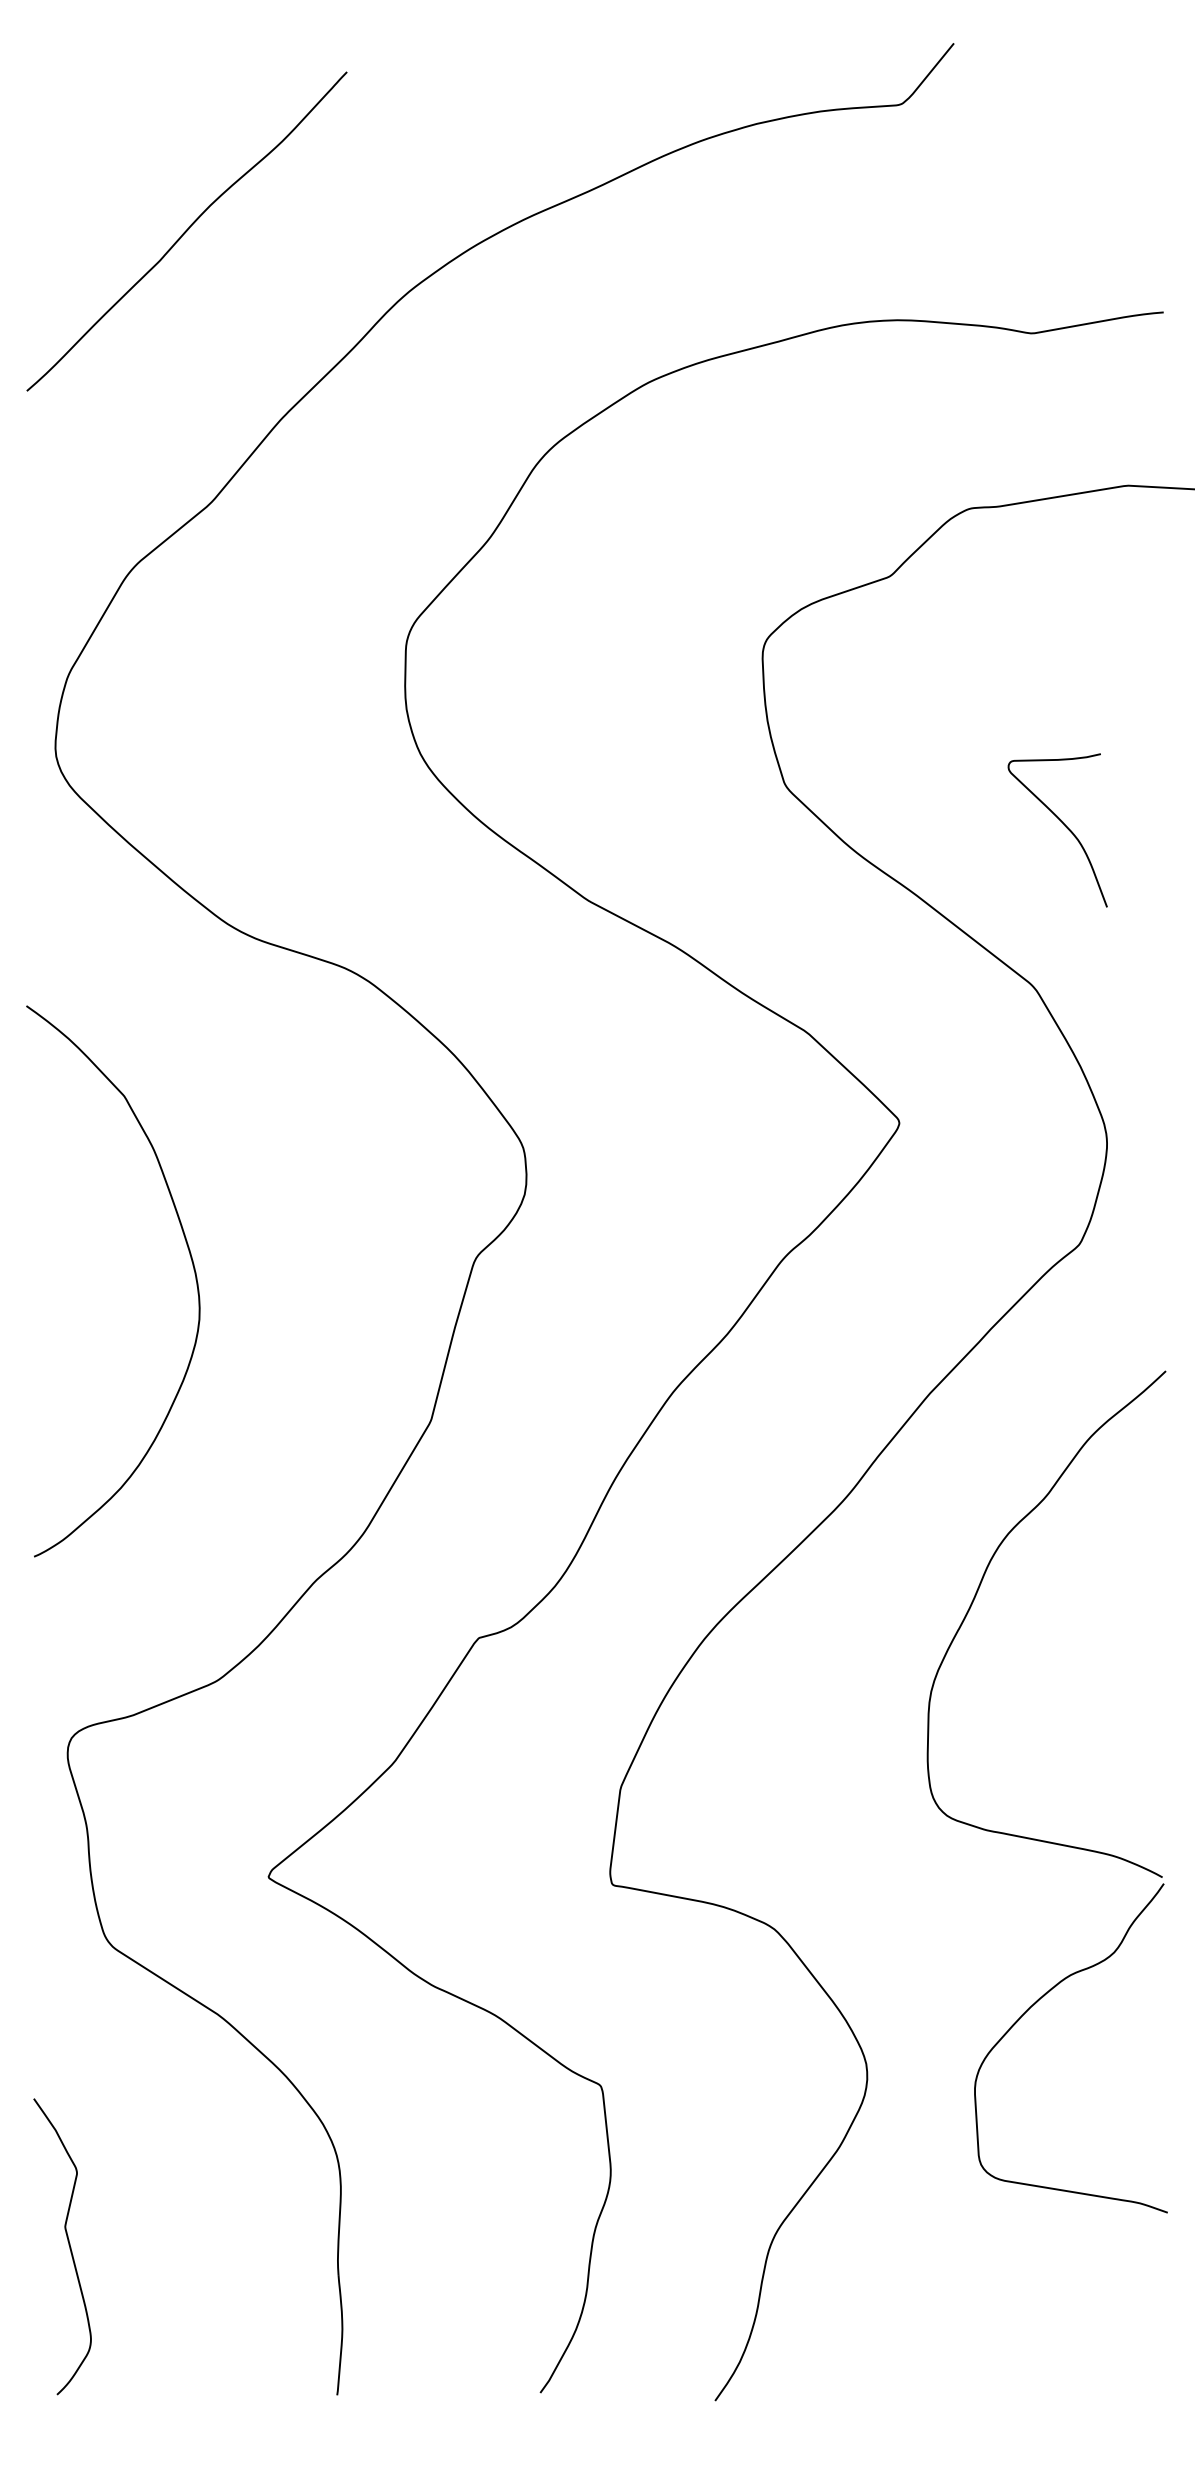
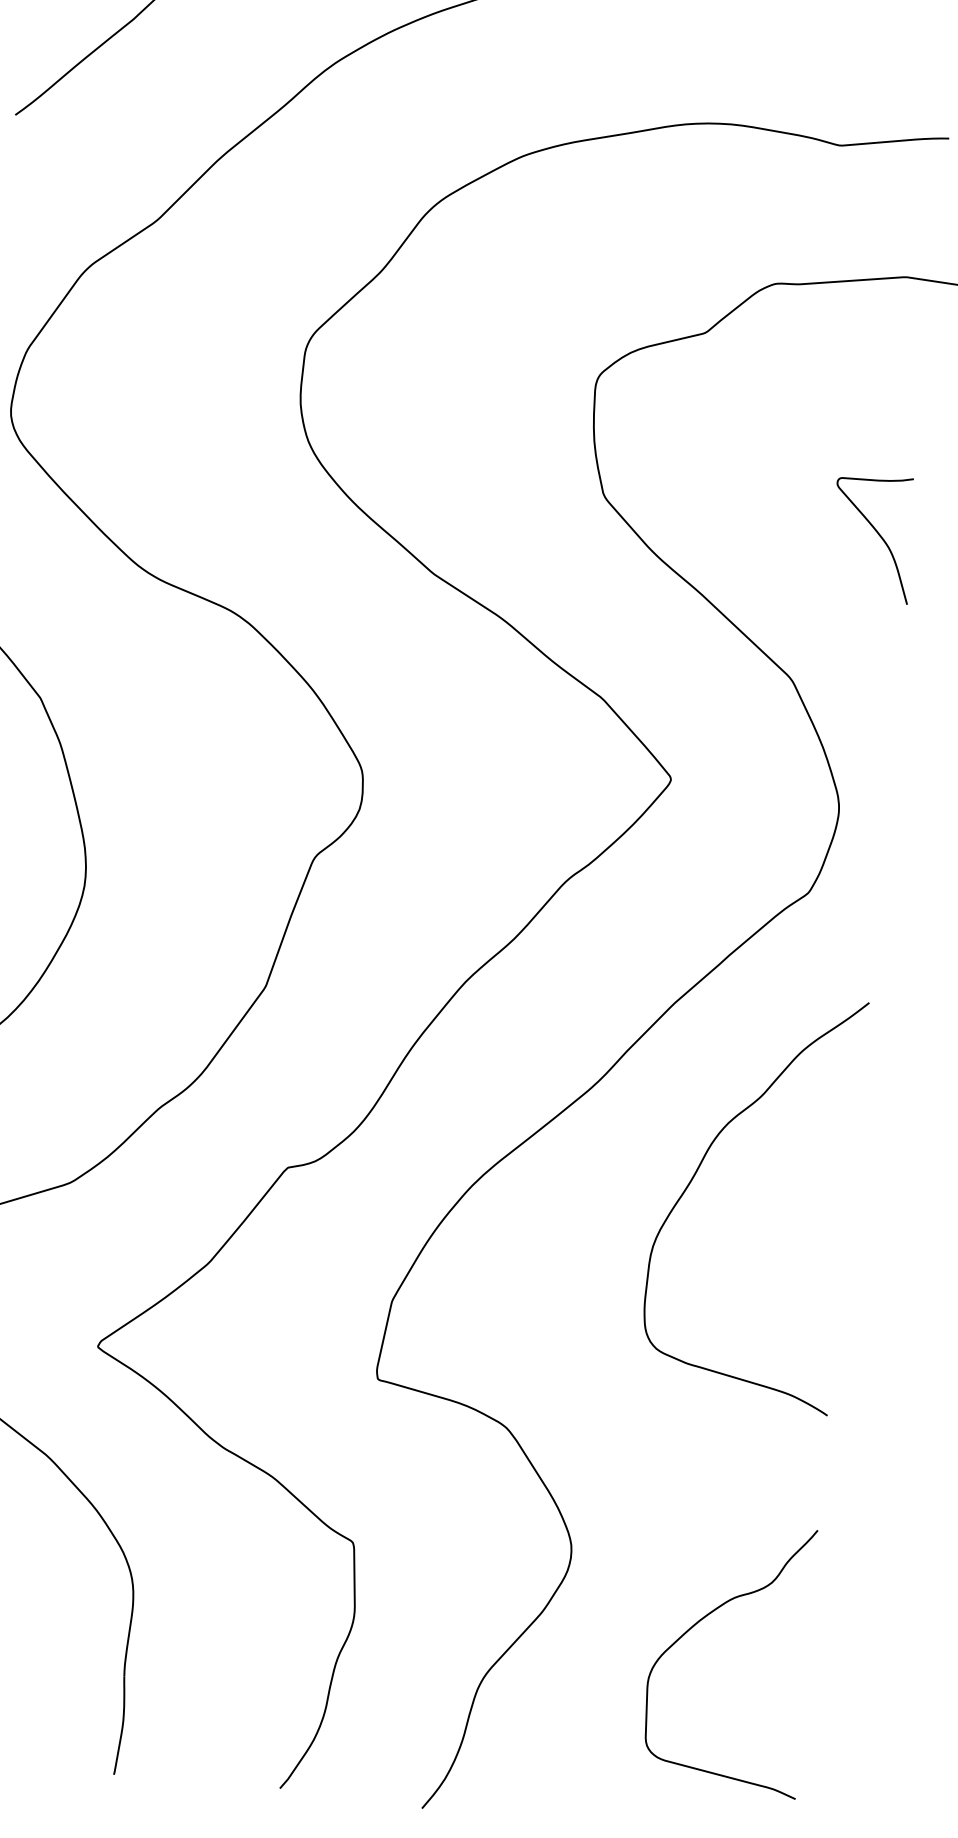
curve: (1063, 824) -> (877, 533), moved
curve: (1034, 2005) -> (702, 1619), moved

